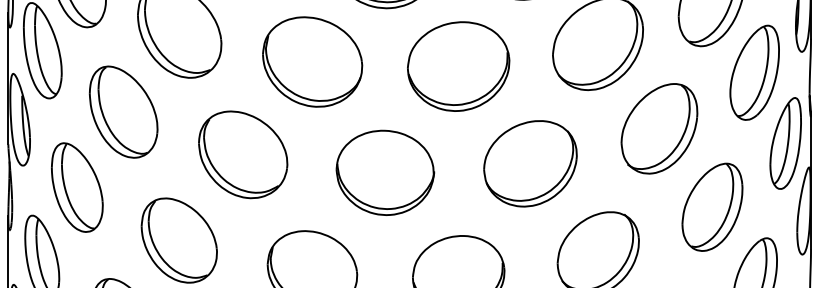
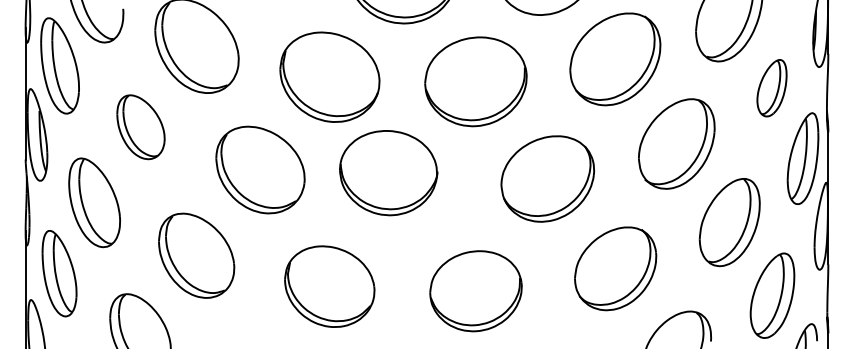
part: (754, 73) -> (771, 88), size x0.6
part: (123, 111) -> (140, 126), size x0.7
part: (385, 173) -> (388, 173), moved

